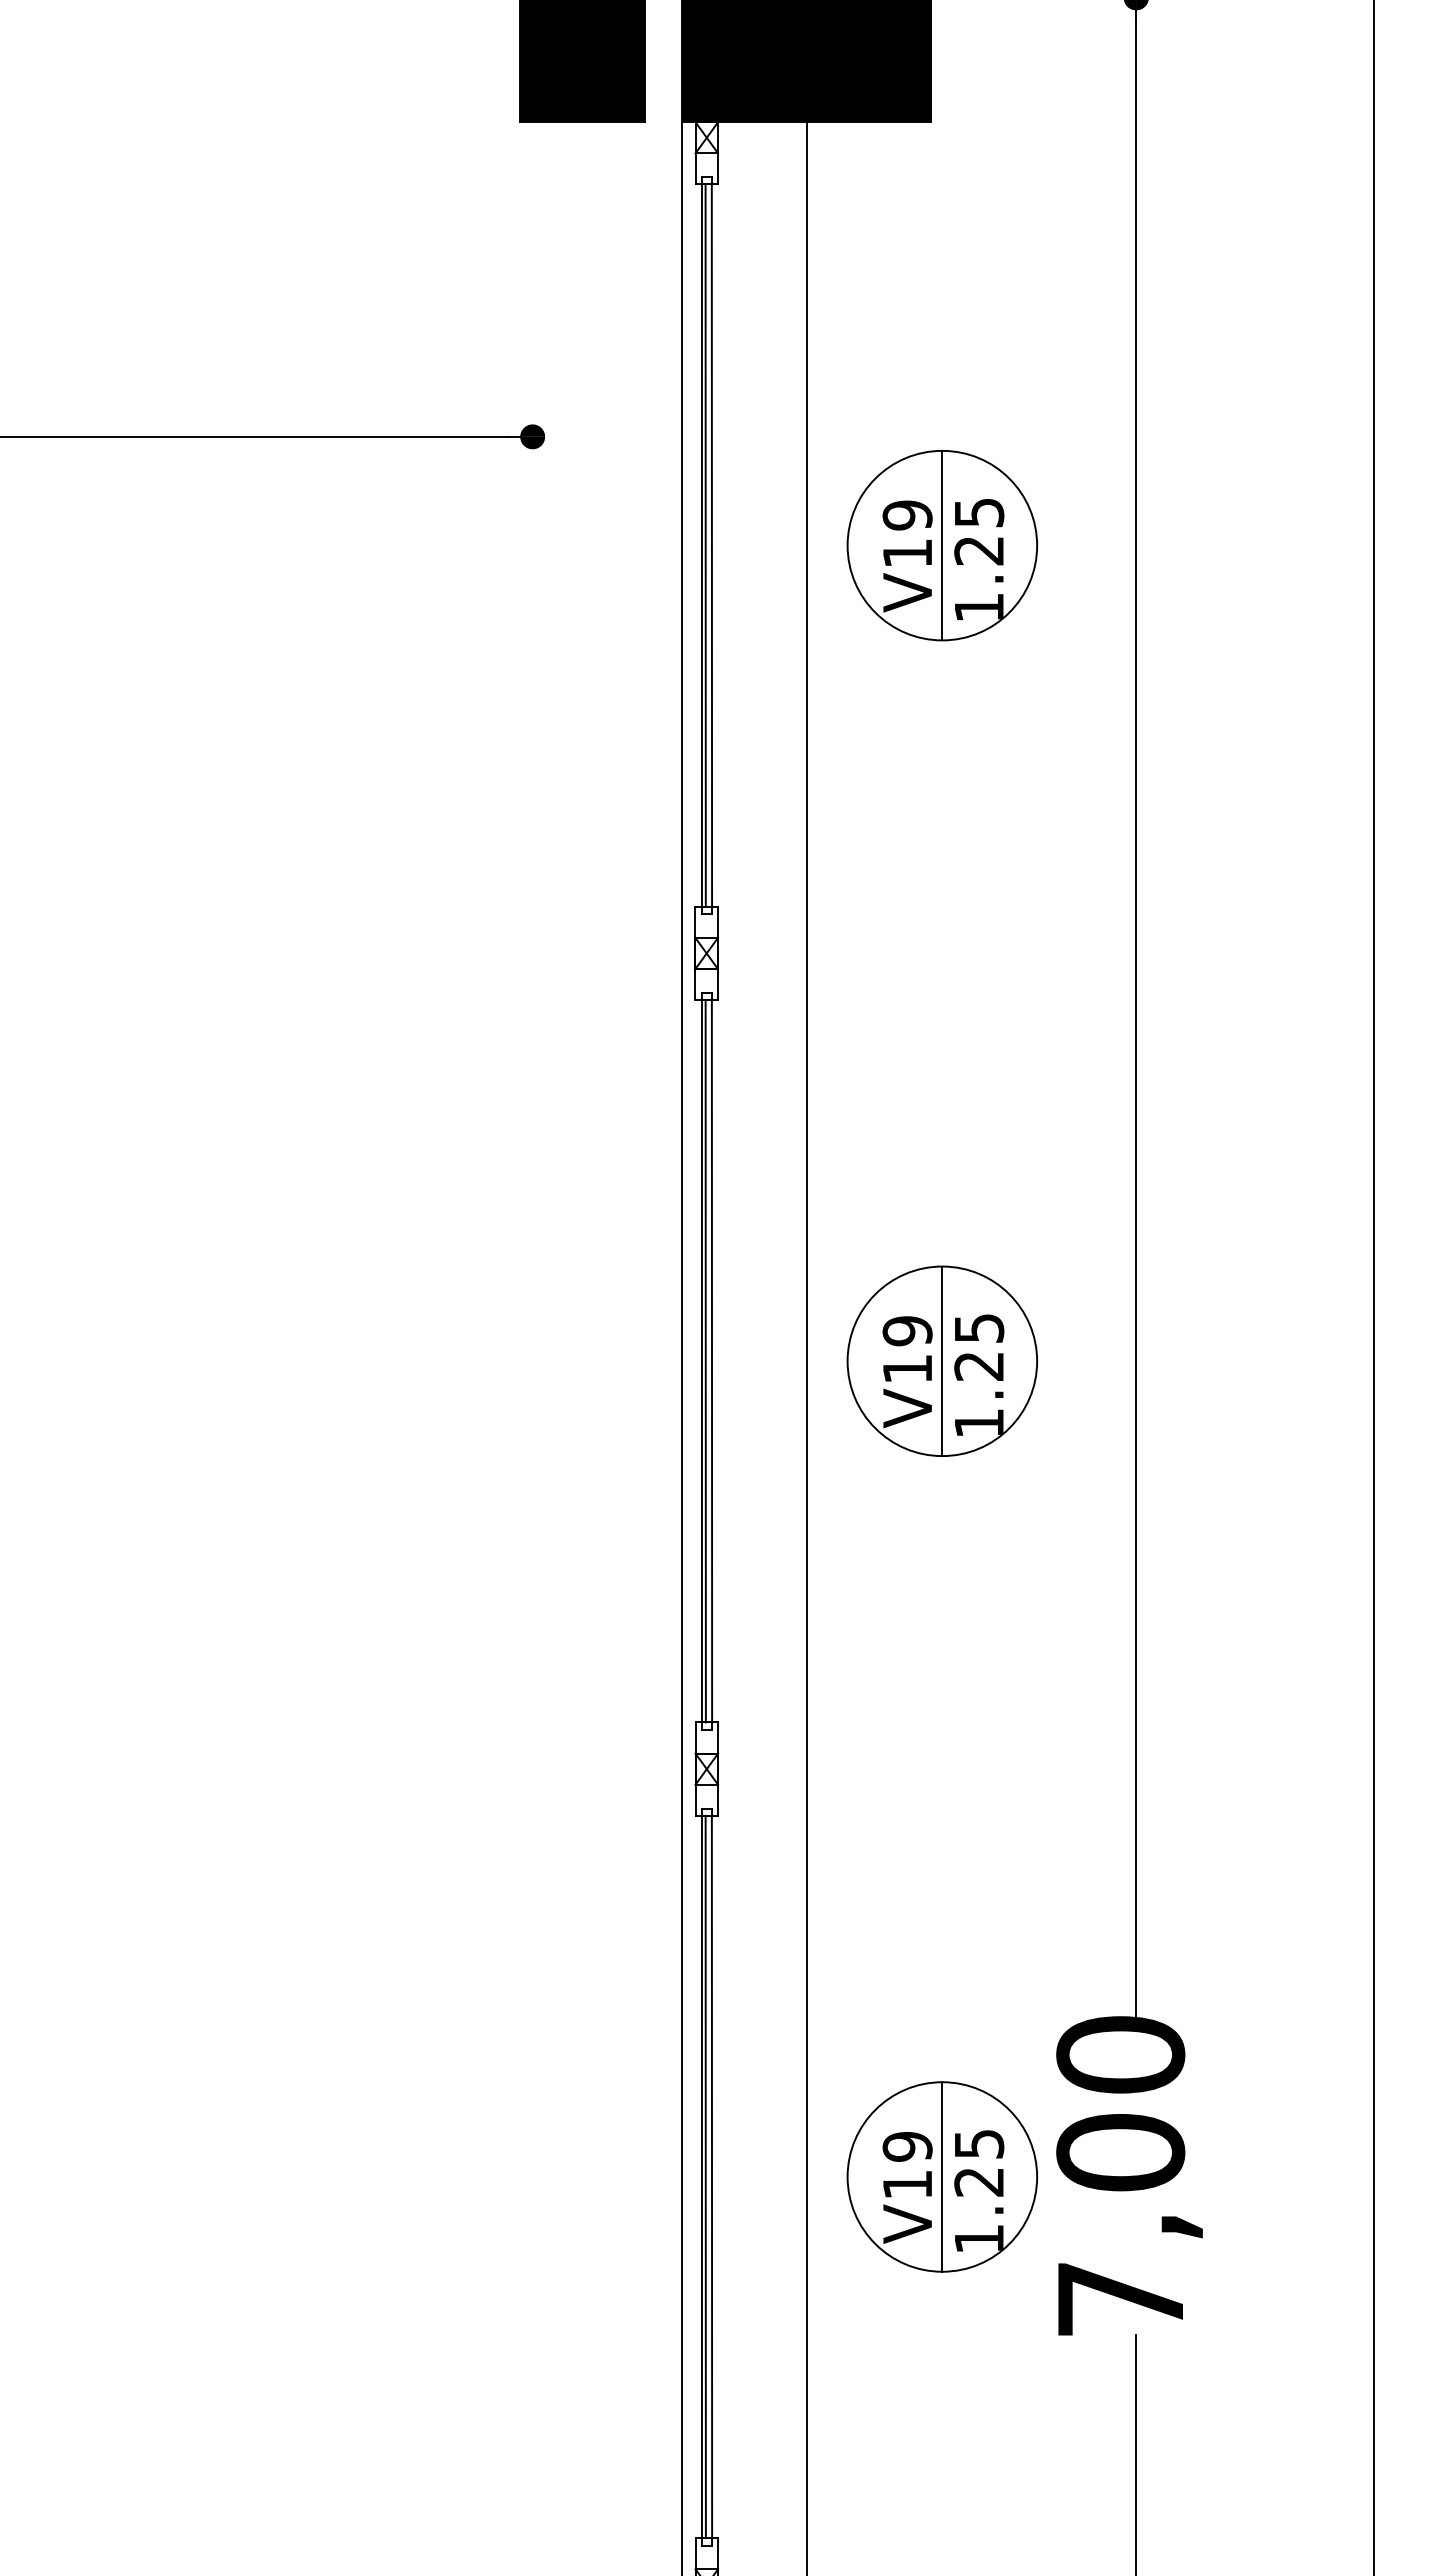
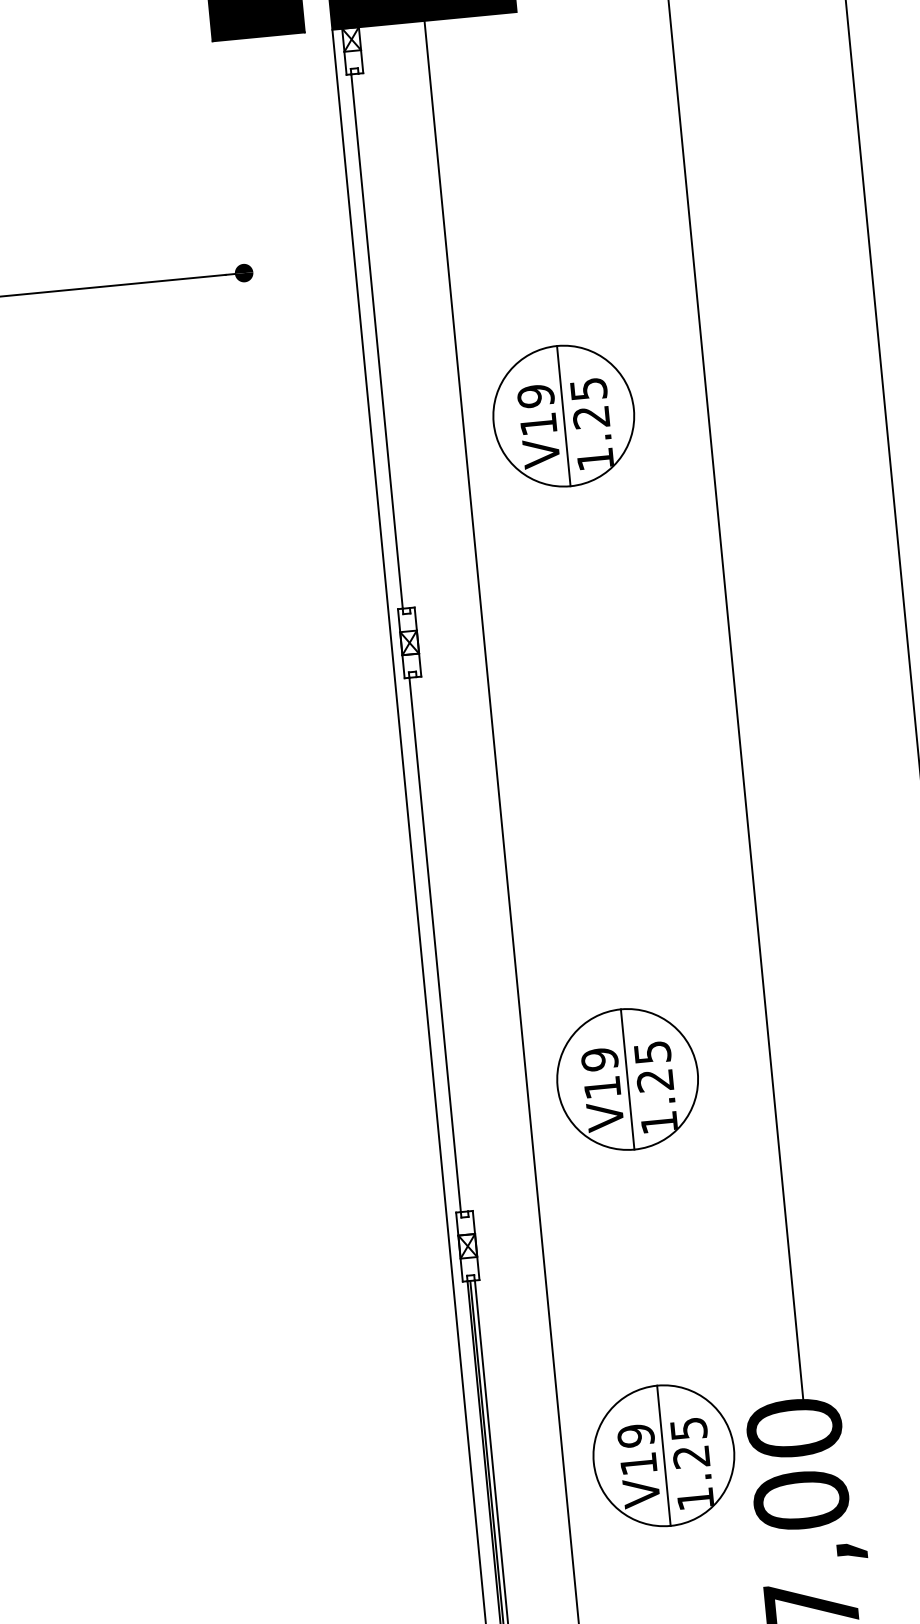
line: (705, 545) -> (379, 341), removed
line: (711, 545) -> (384, 340), removed
part: (941, 545) -> (563, 416), moved
part: (941, 1360) -> (626, 1078), moved
line: (705, 1361) -> (437, 944), removed
line: (711, 1361) -> (442, 944), removed
part: (941, 2176) -> (663, 1455), moved

